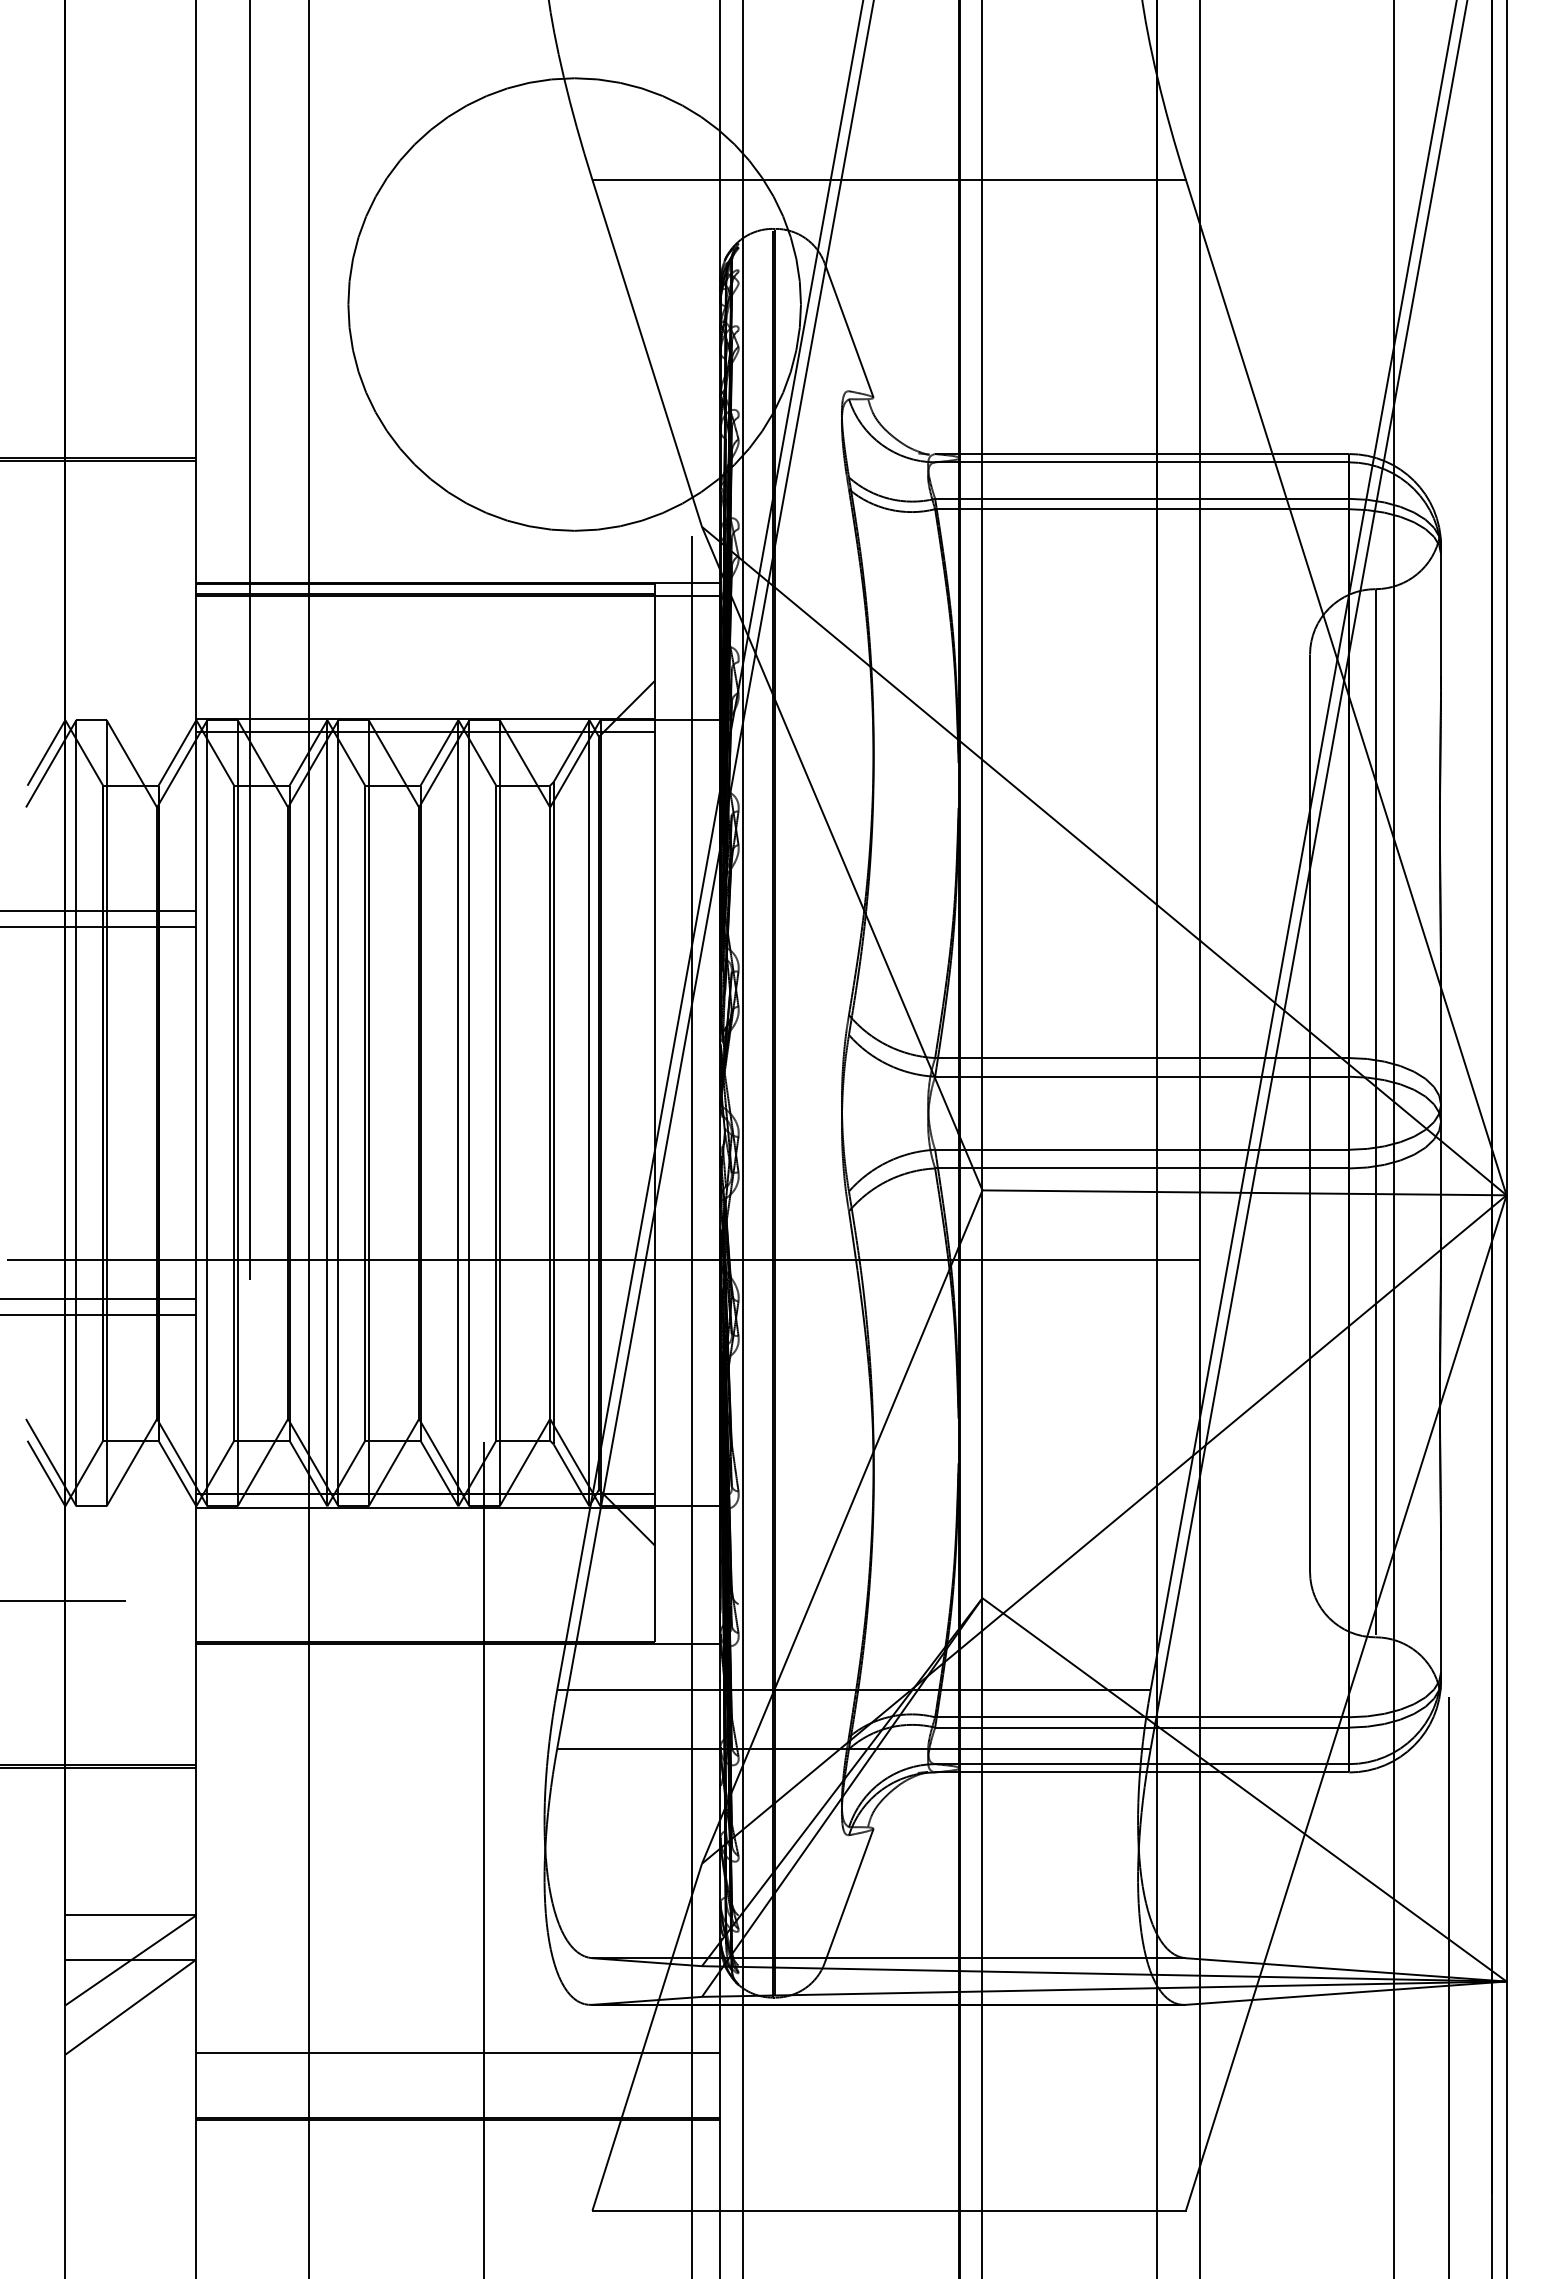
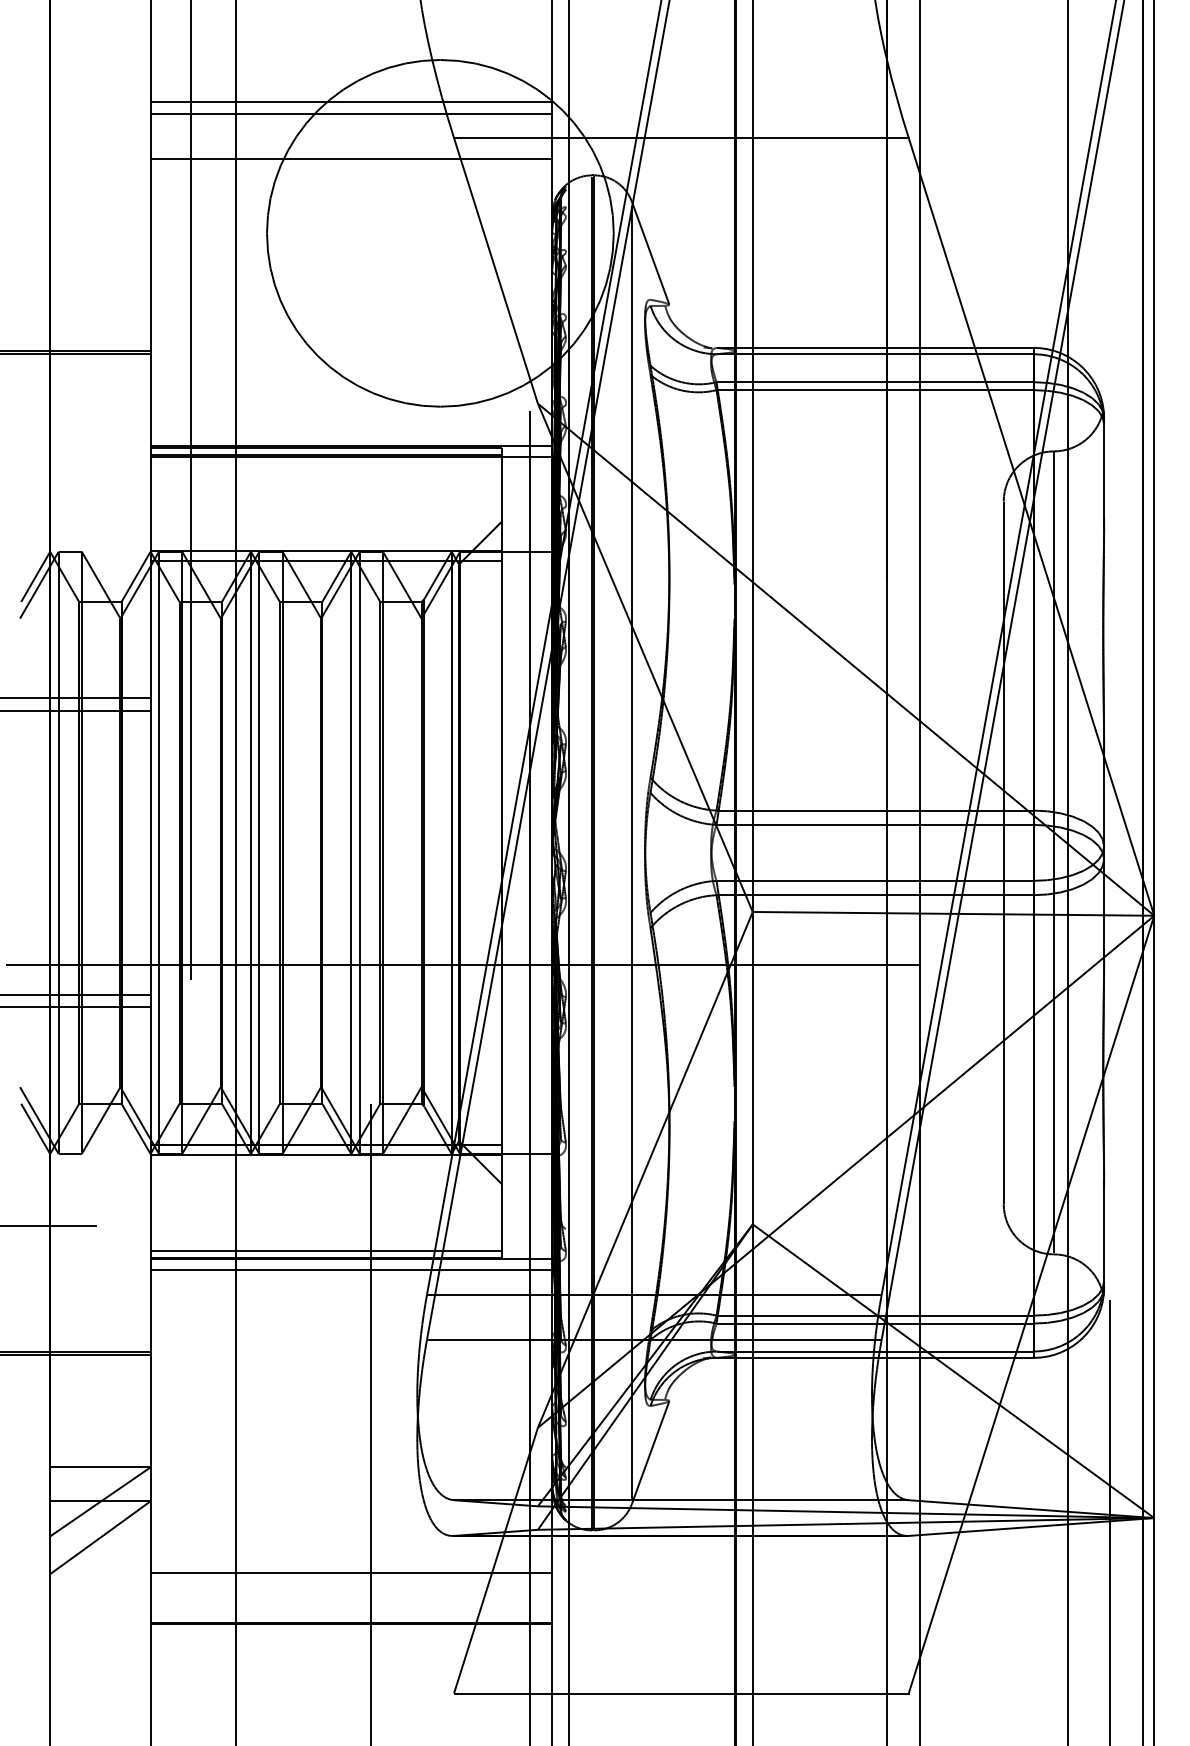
line: (458, 132) -> (351, 101), added
line: (458, 149) -> (351, 114), added
line: (458, 207) -> (351, 158), added
line: (824, 1113) -> (631, 853), added
line: (425, 1632) -> (326, 1250), added
line: (458, 1657) -> (351, 1269), added

